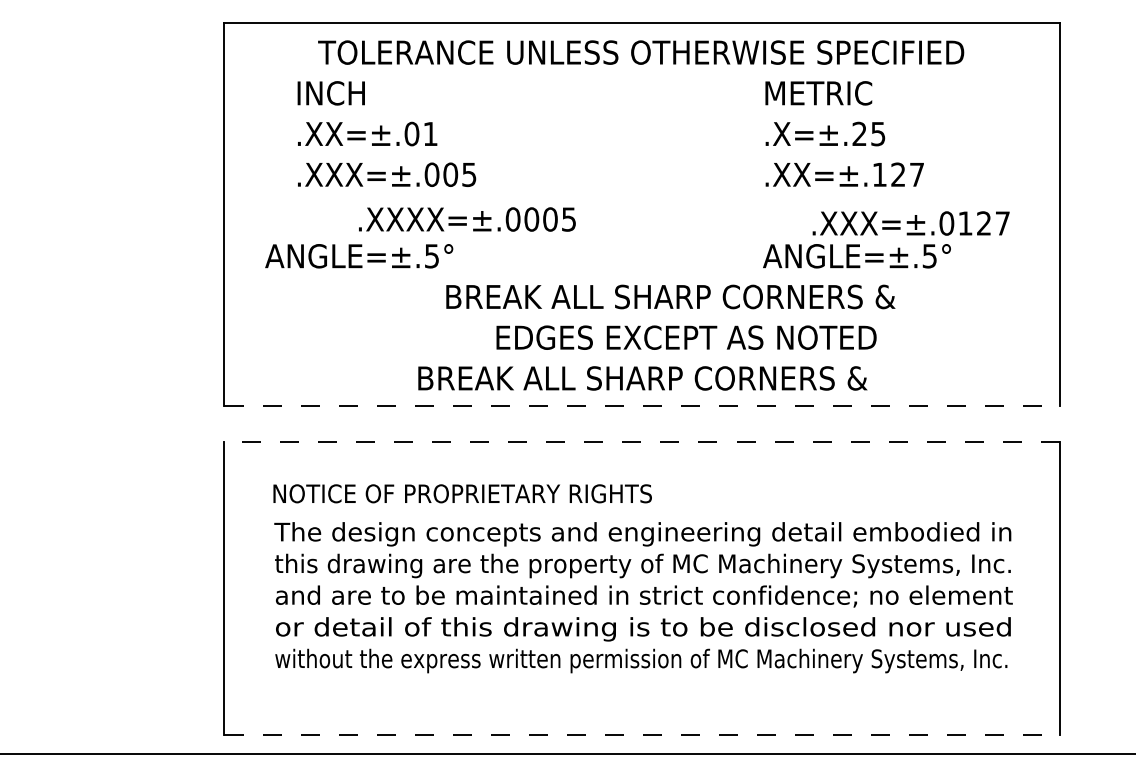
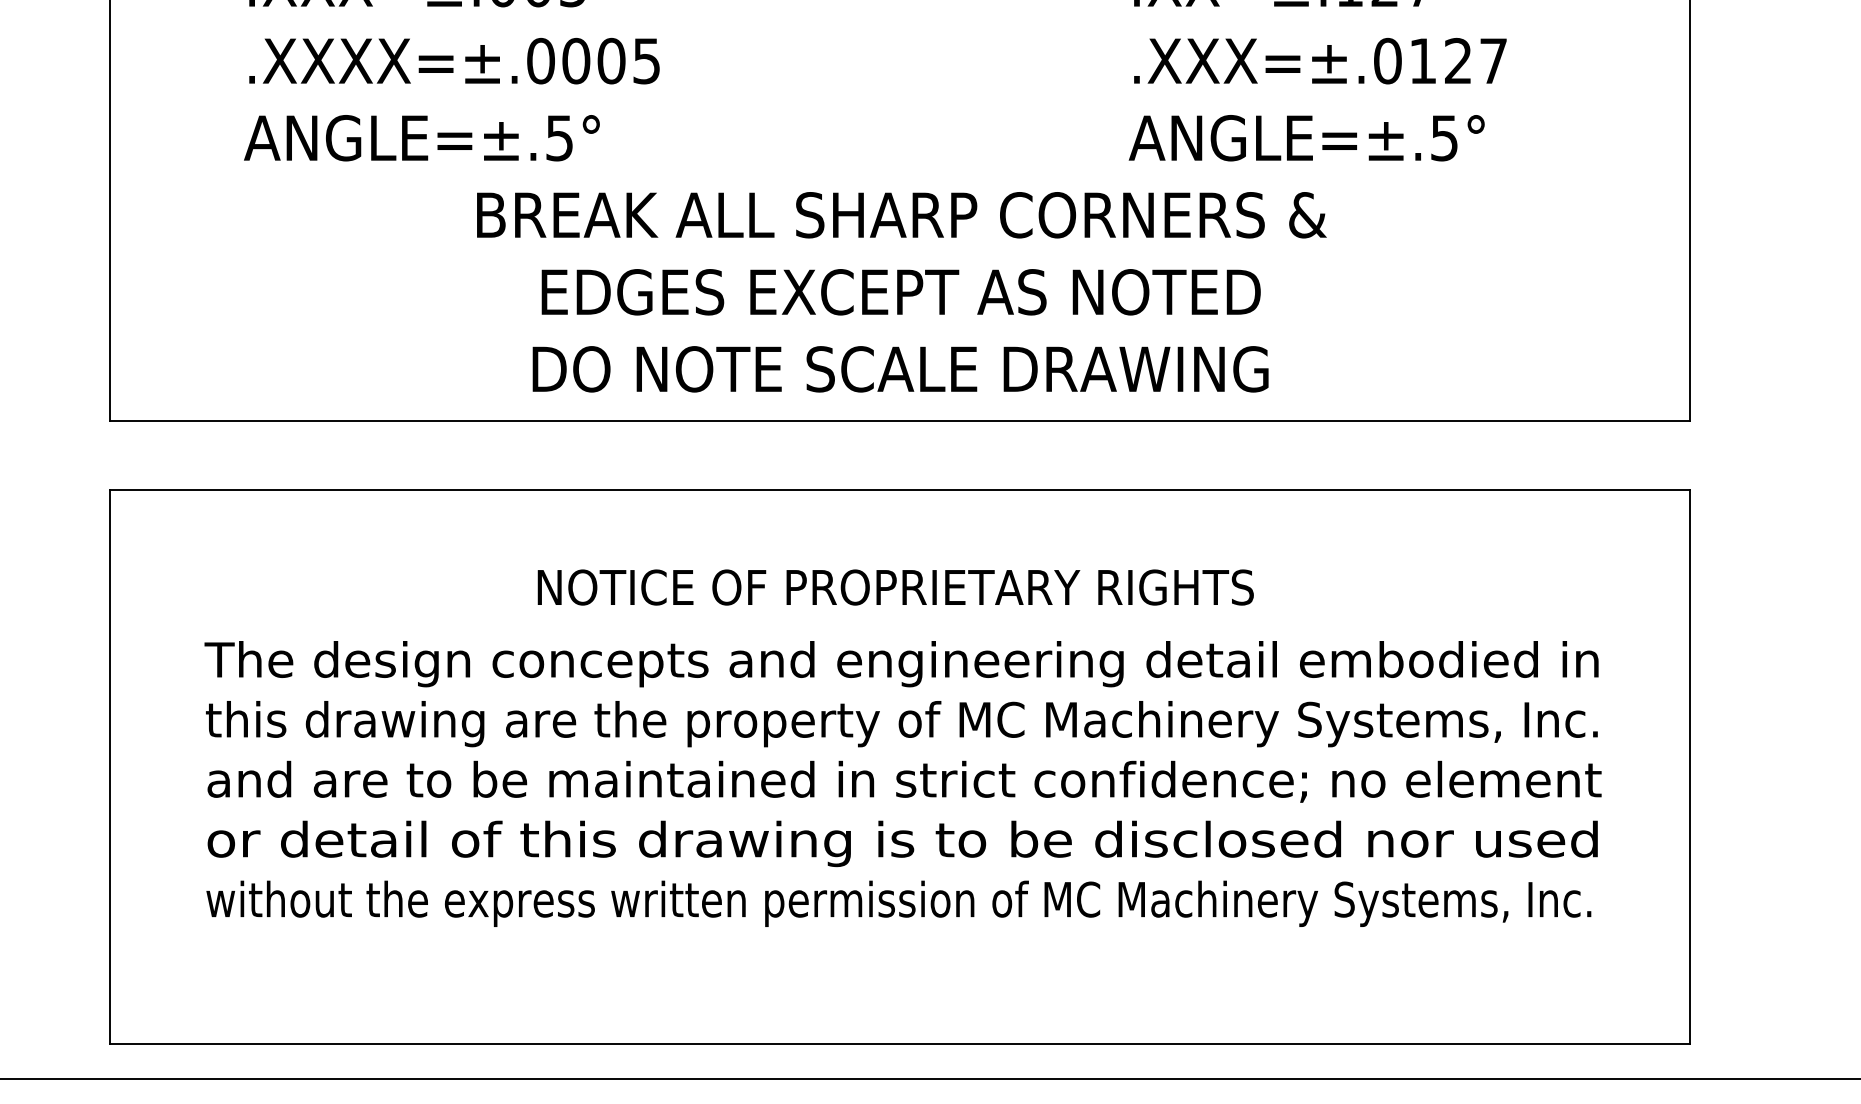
text: (467, 219) -> (454, 61), moved
text: (910, 223) -> (1319, 61), moved
text: (359, 256) -> (422, 138), moved
text: (670, 296) -> (901, 214), moved
text: (686, 337) -> (901, 291), moved
text: (642, 378) -> (901, 369), BREAK ALL SHARP CORNERS & -> DO NOTE SCALE DRAWING
line: (642, 405) -> (901, 420), dashed -> solid
line: (642, 442) -> (901, 490), dashed -> solid
text: (462, 493) -> (895, 586), moved
line: (642, 735) -> (901, 1044), dashed -> solid

